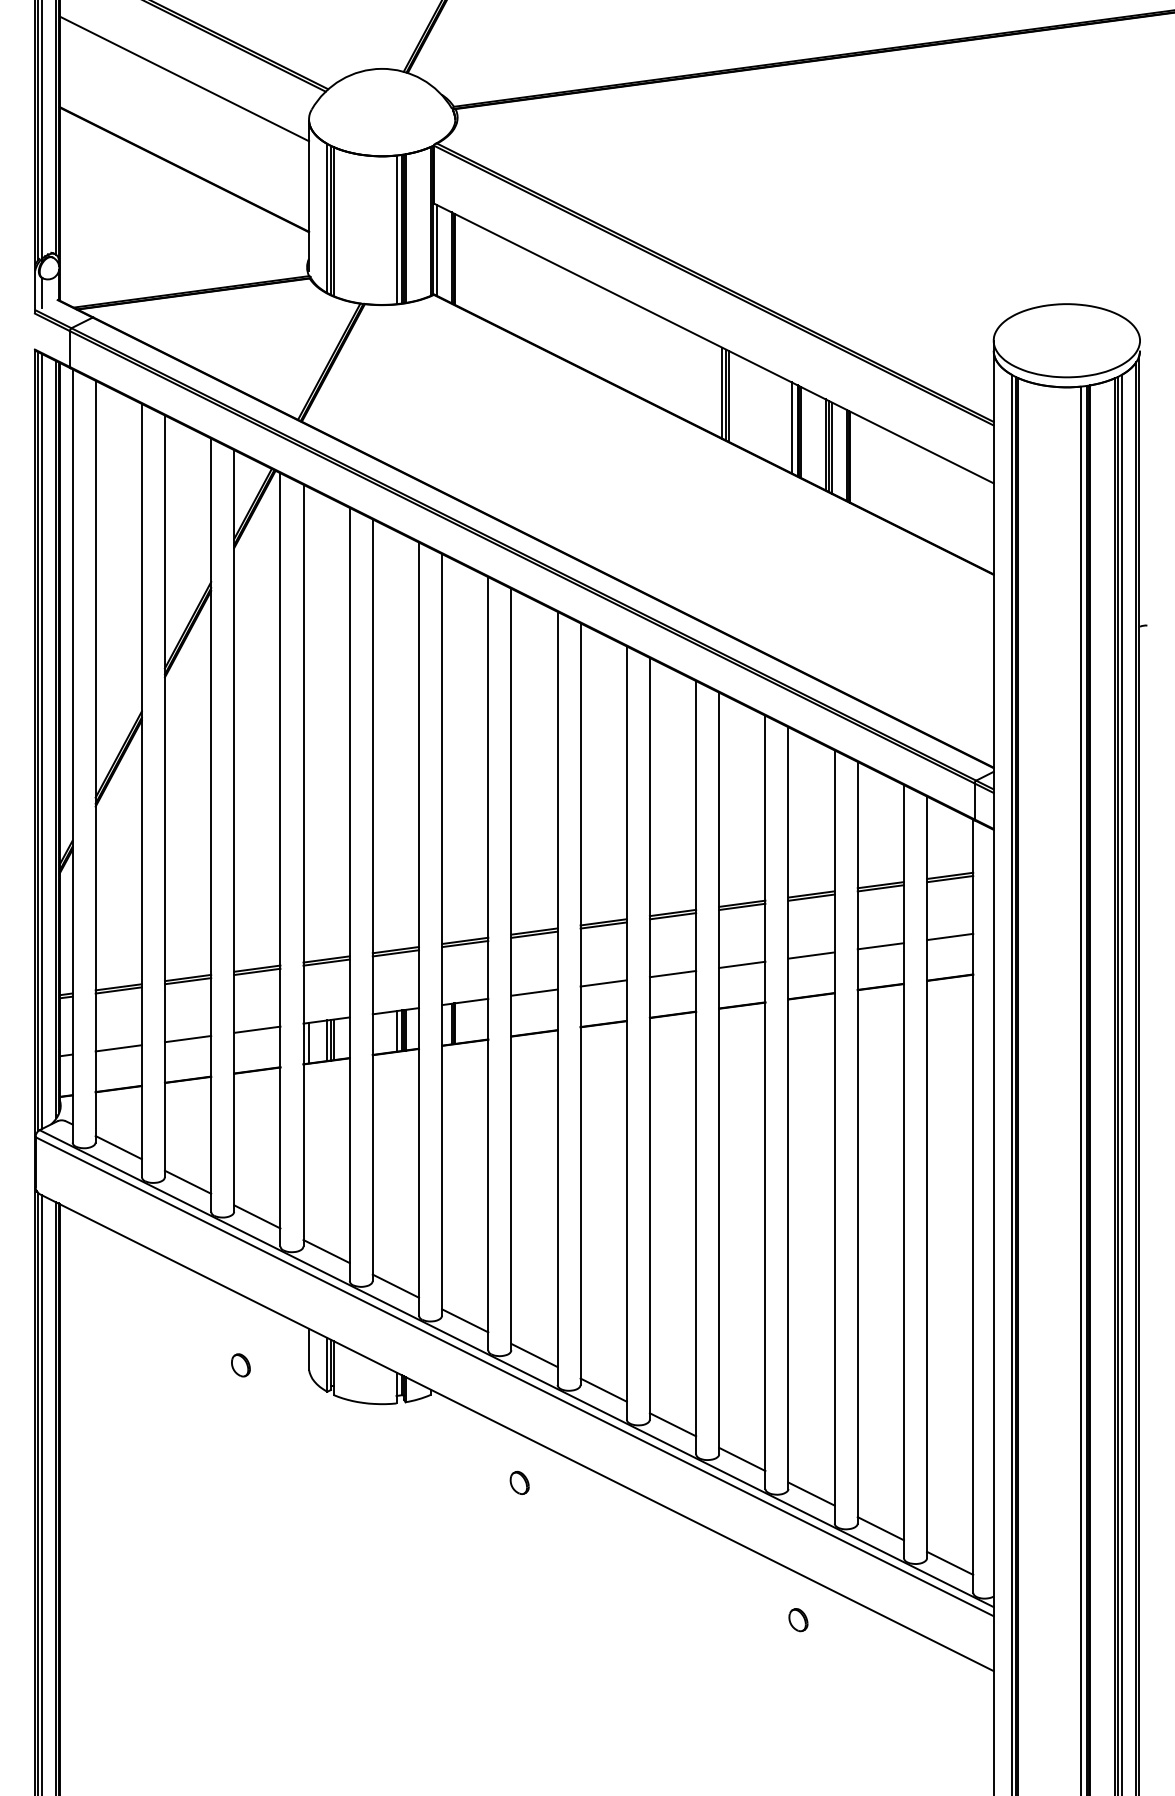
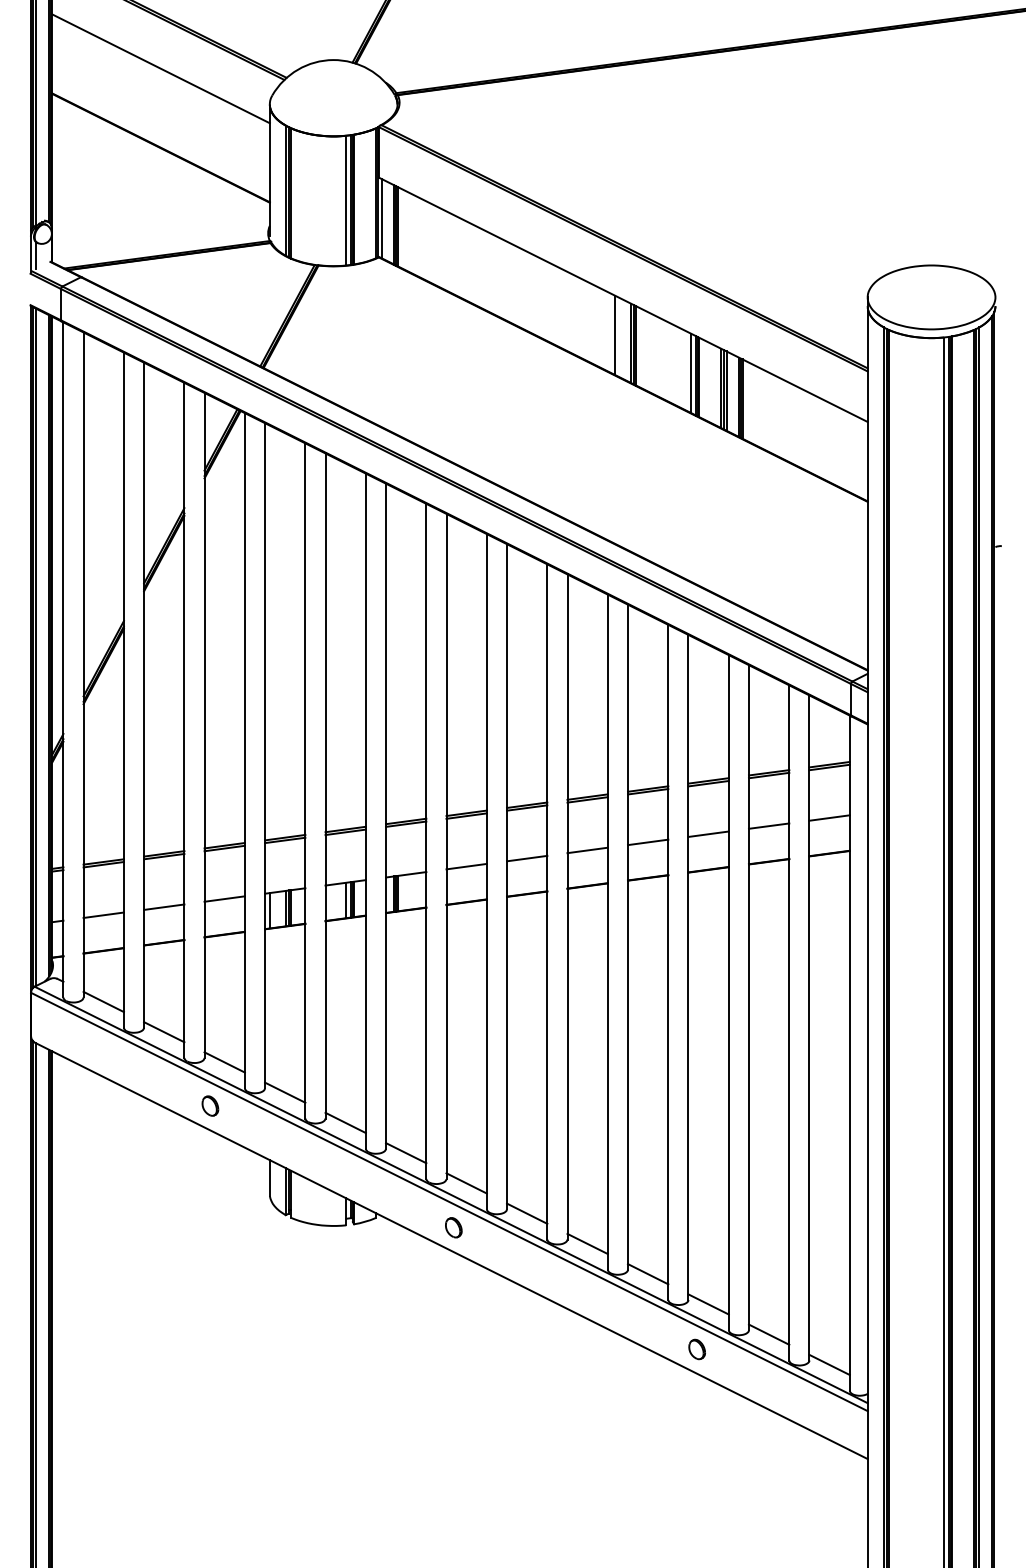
line: (703, 383) -> (614, 334), added
part: (241, 1364) -> (210, 1105), moved
part: (519, 1482) -> (453, 1227), moved
part: (797, 1620) -> (696, 1349), moved

